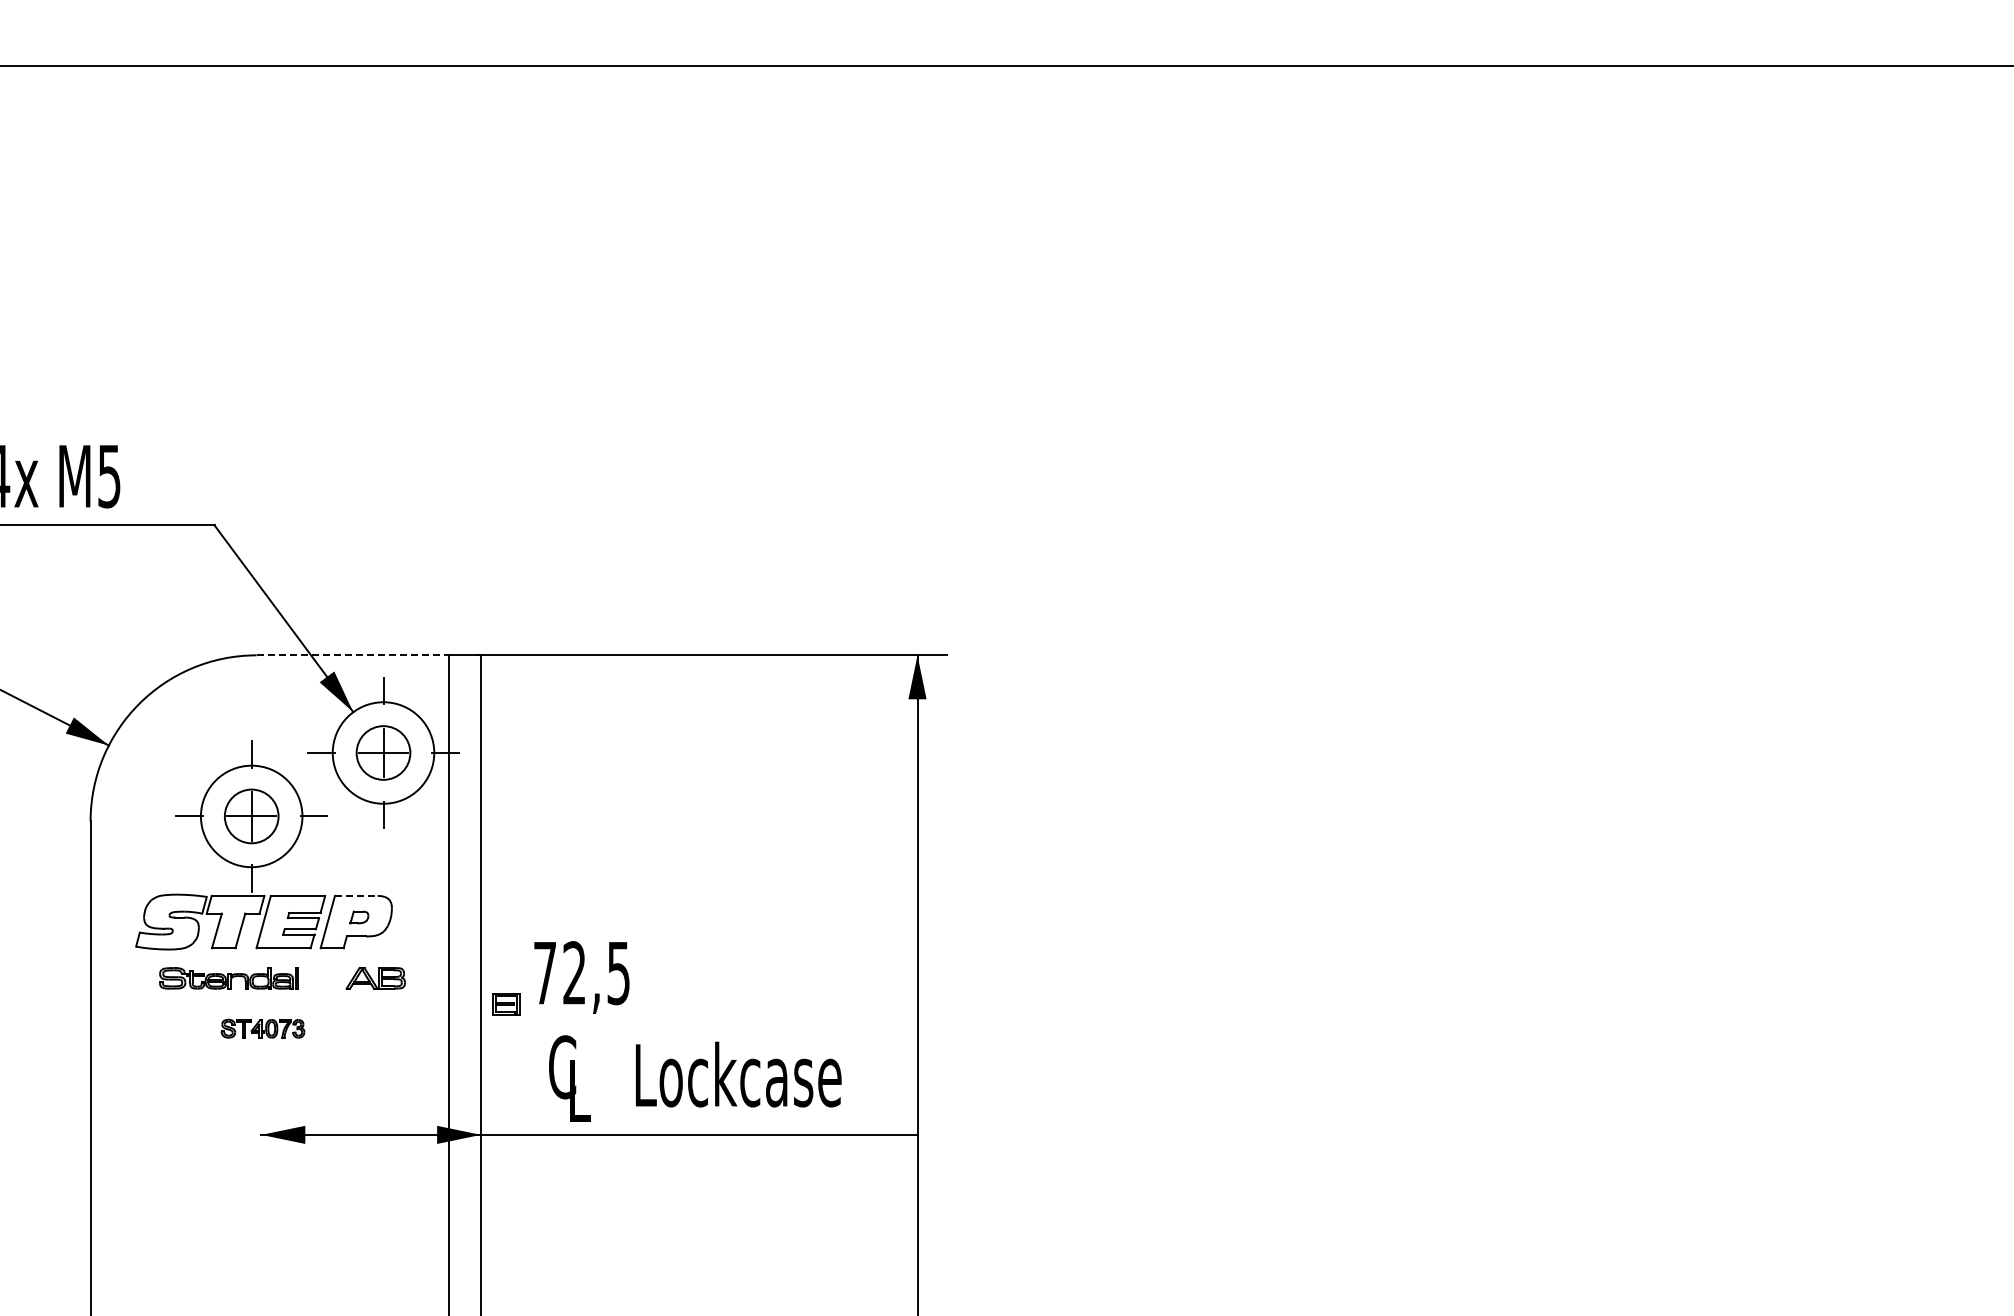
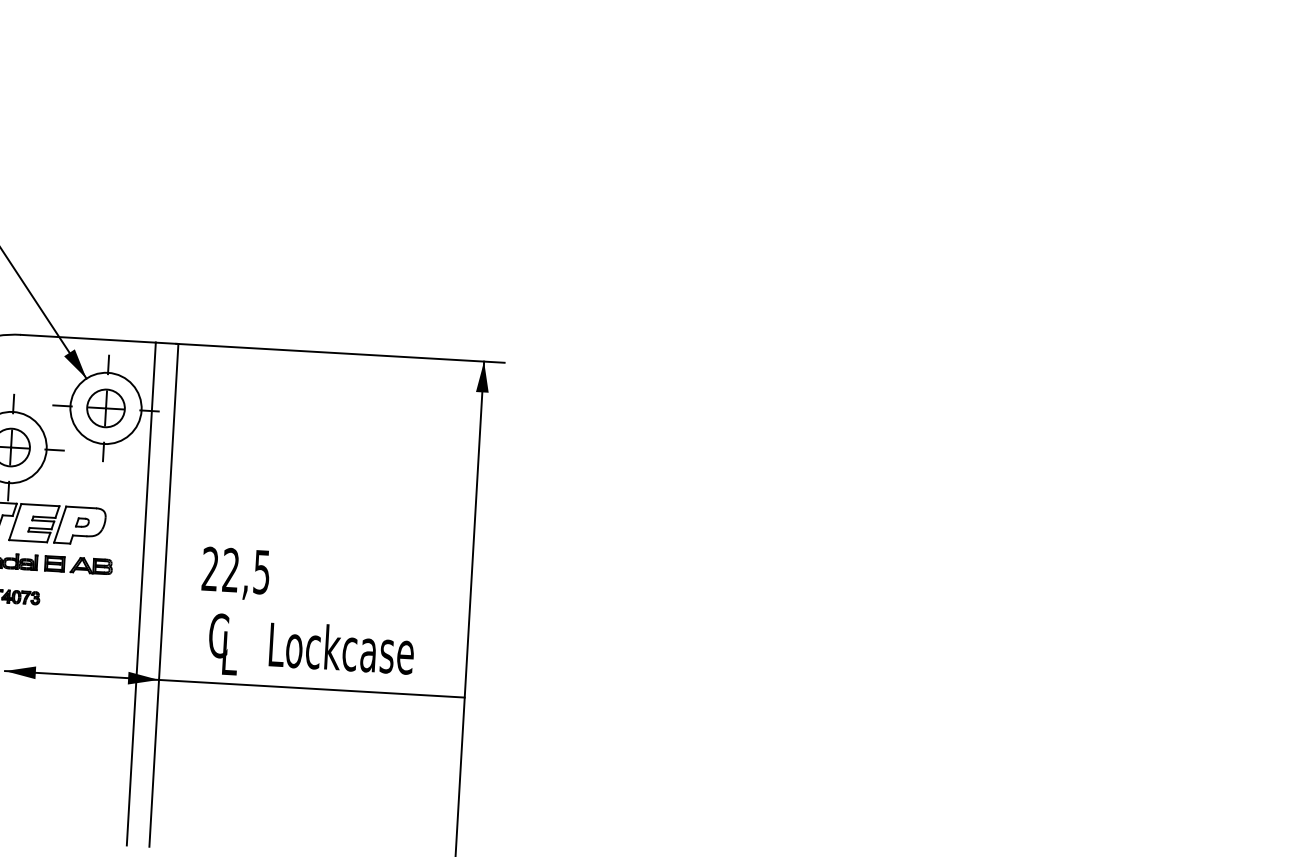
line: (353, 655) -> (88, 338), dashed -> solid
line: (356, 895) -> (81, 507), dashed -> solid
text: (544, 972) -> (209, 568), 72,5 -> 22,5
part: (506, 1004) -> (54, 563), moved

